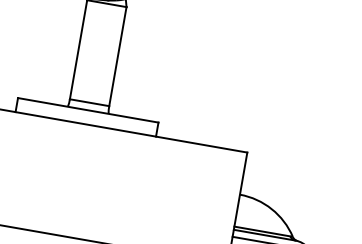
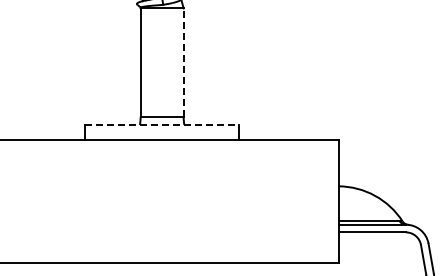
line: (117, 56) -> (183, 62), solid -> dashed
line: (88, 109) -> (162, 124), solid -> dashed

